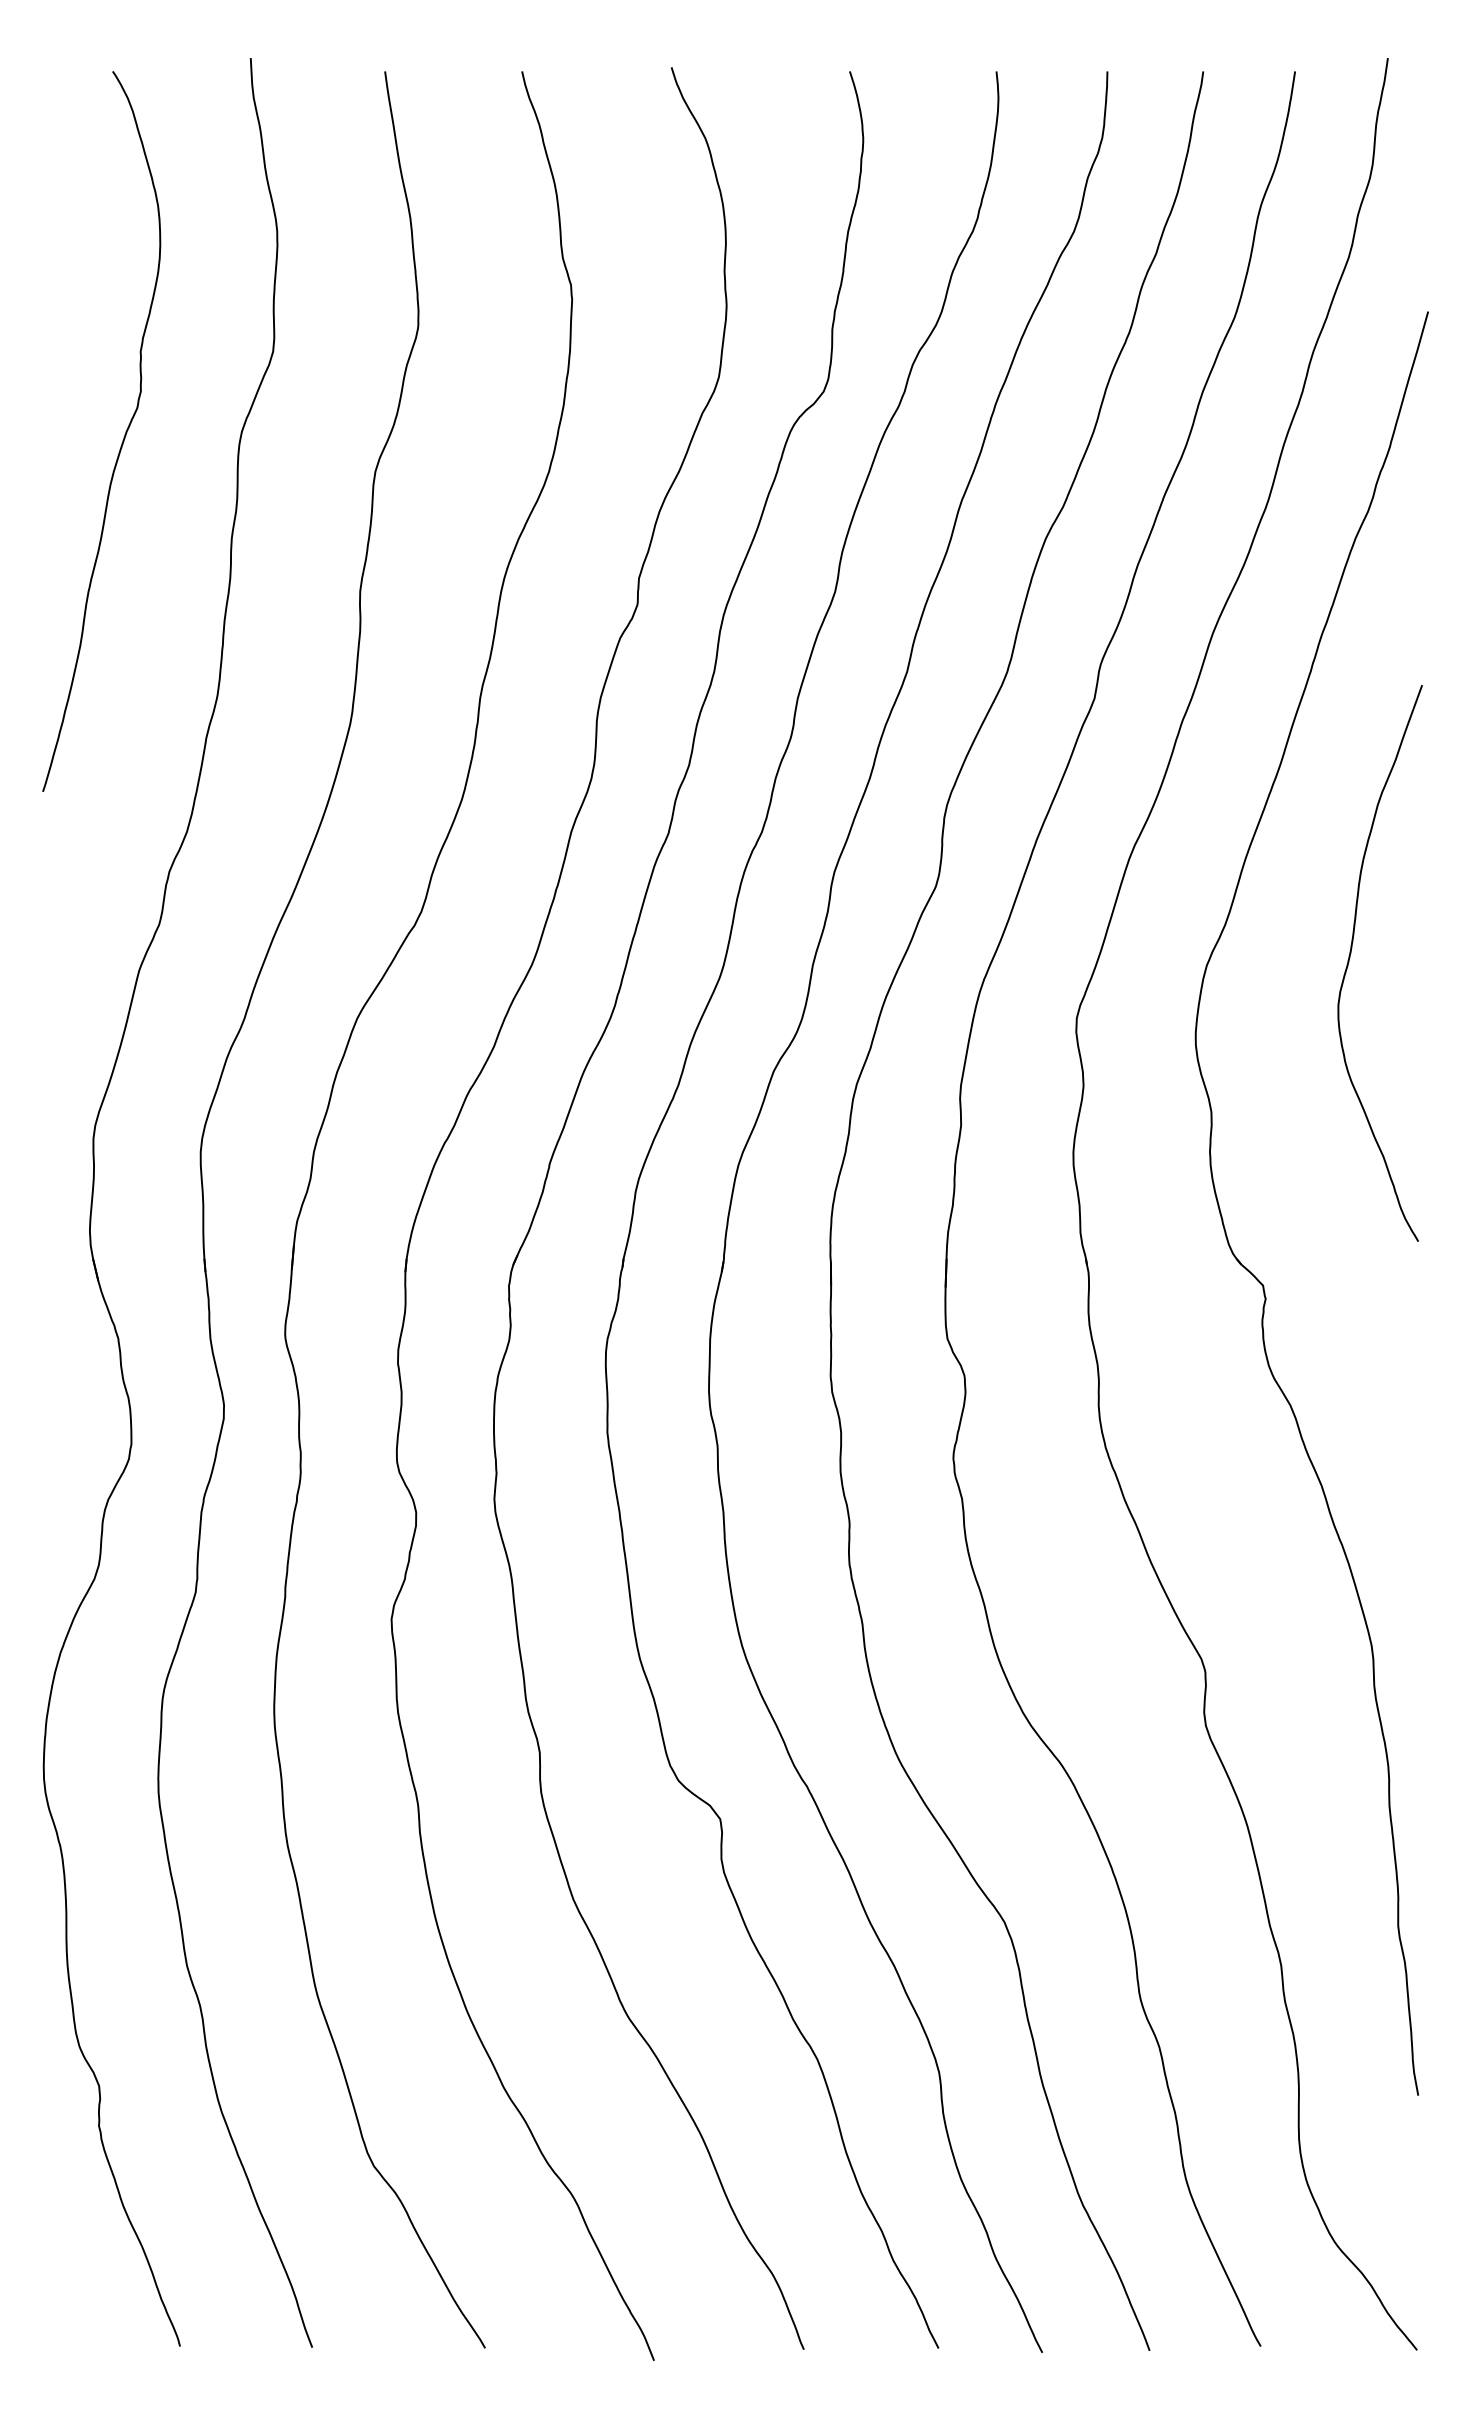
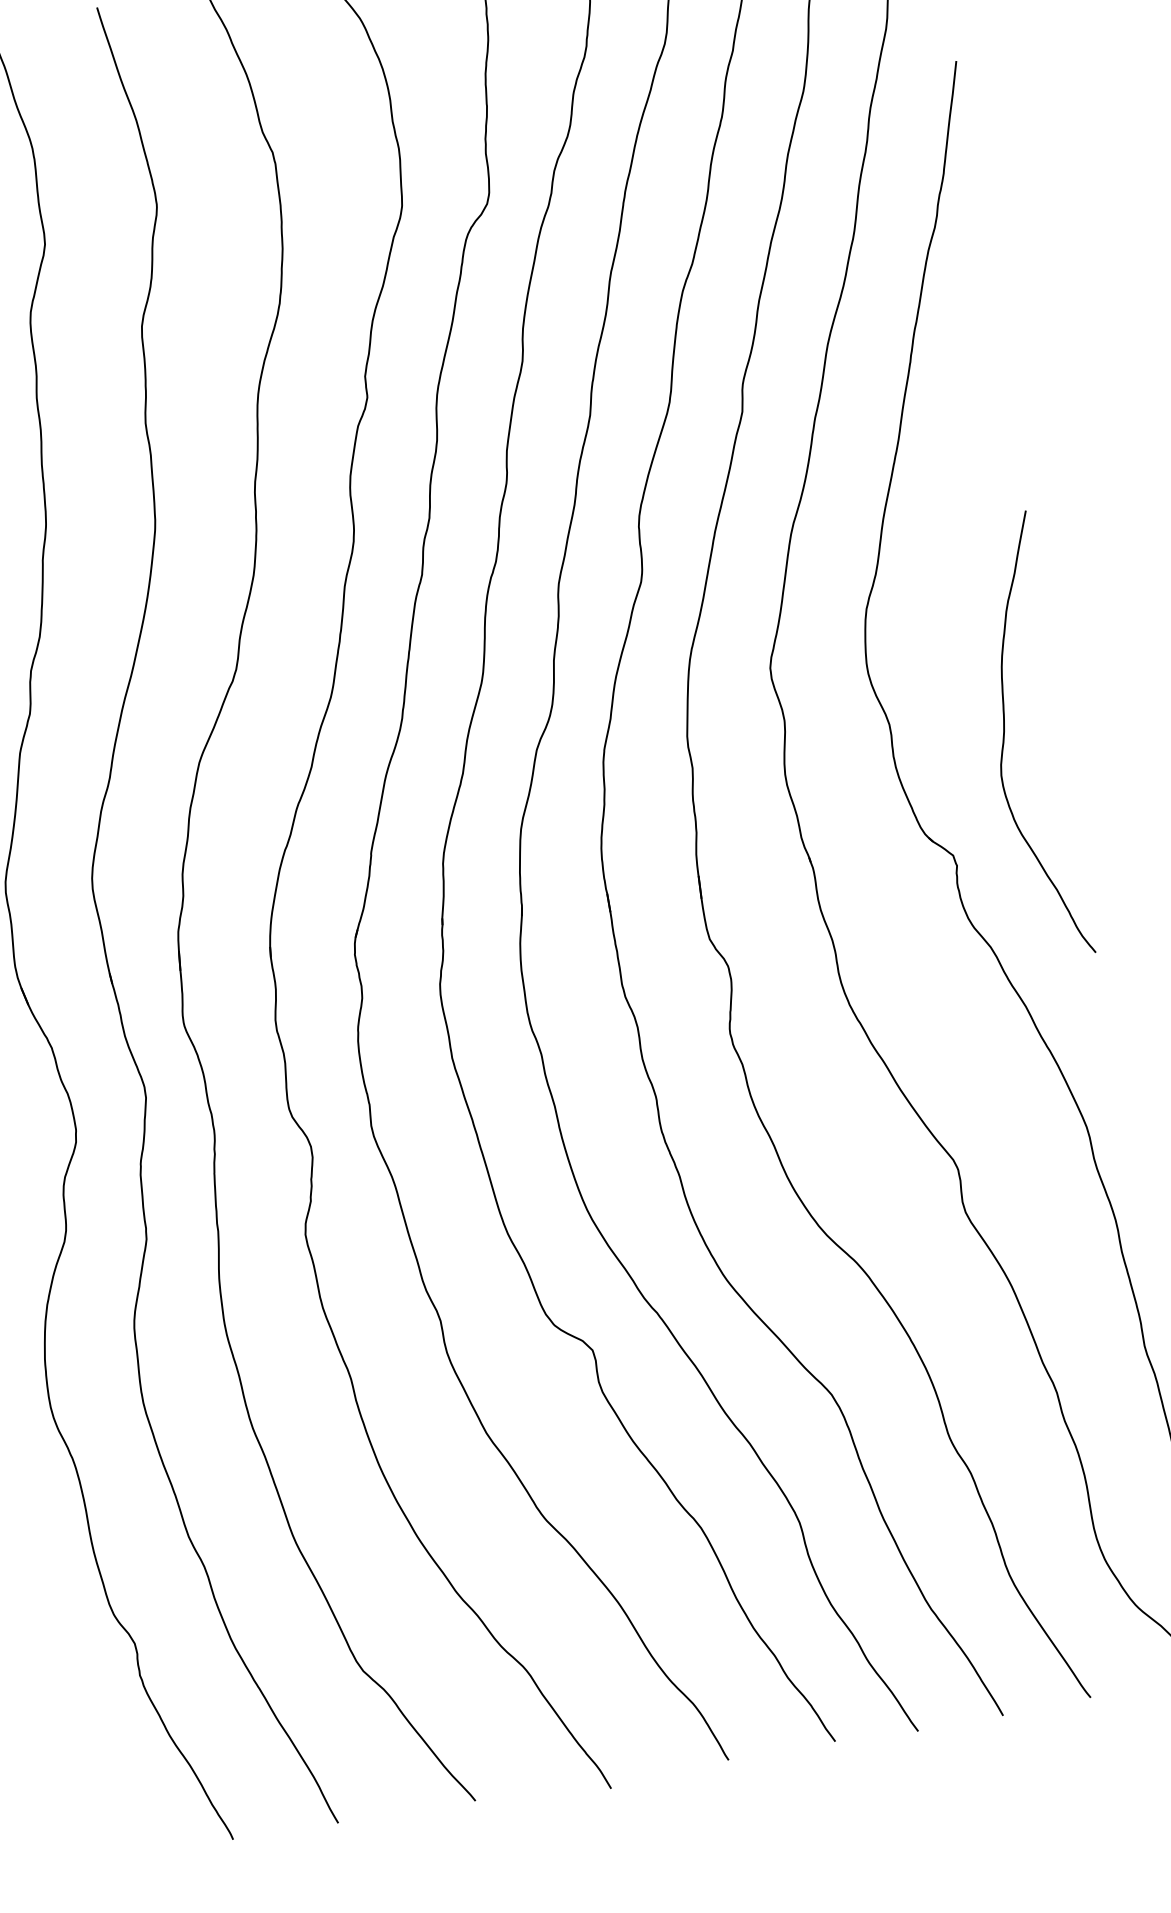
curve: (1350, 958) -> (1004, 736), moved

